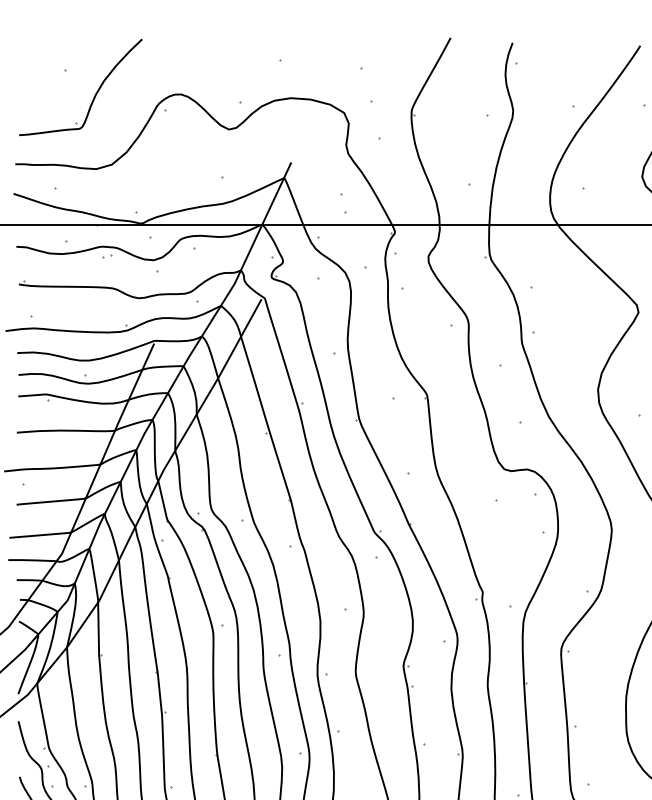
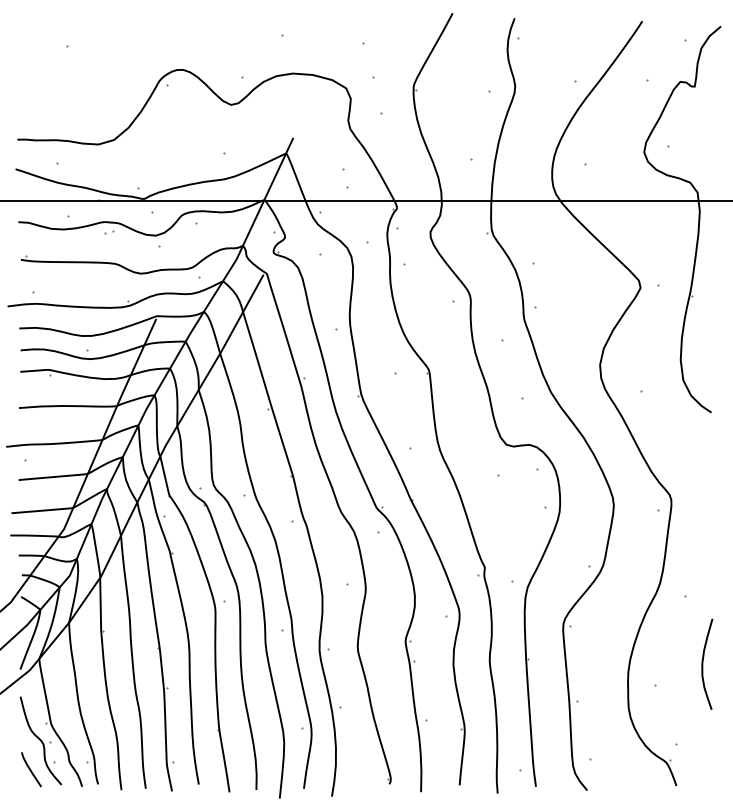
part: (94, 95) -> (96, 70), removed

